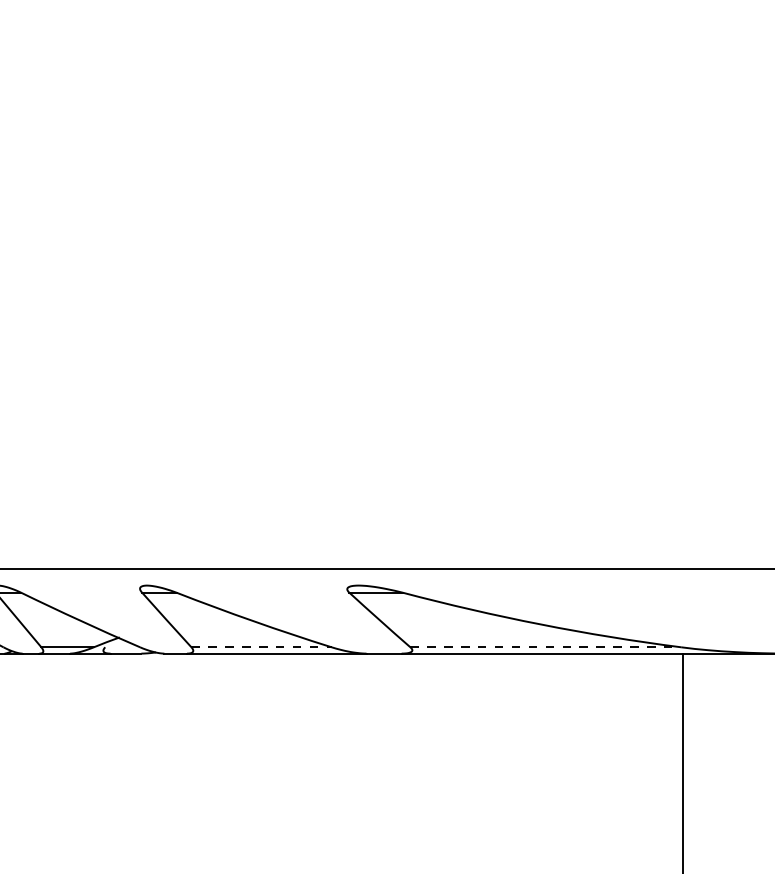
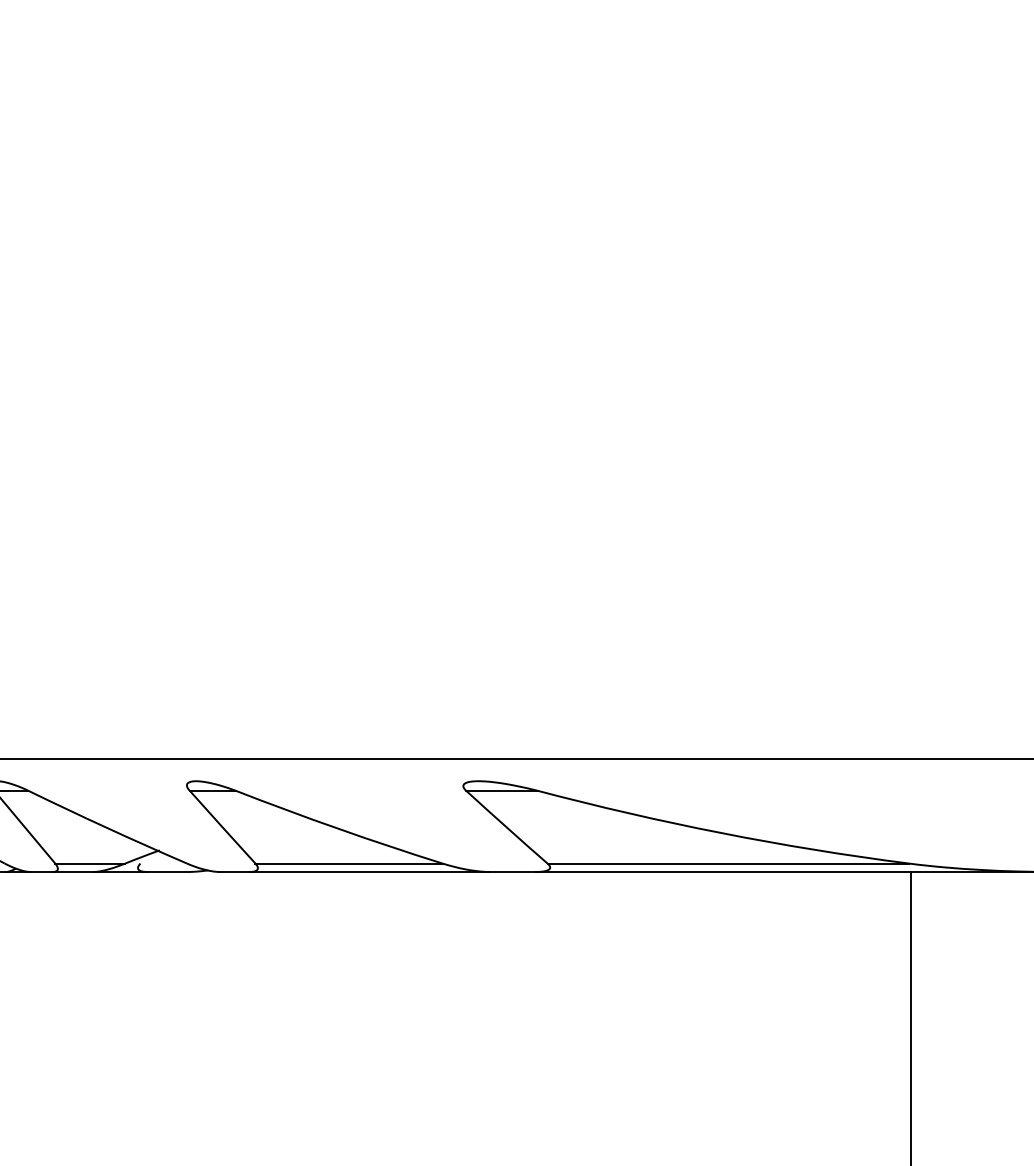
line: (262, 647) -> (350, 863), dashed -> solid
line: (546, 647) -> (729, 863), dashed -> solid

